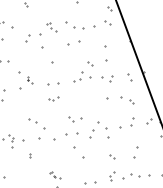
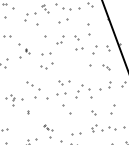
part: (78, 76) -> (60, 39), moved
part: (107, 78) -> (90, 49), size x1.6
part: (53, 98) -> (46, 65), size x1.6
part: (127, 100) -> (106, 67), size x0.6

